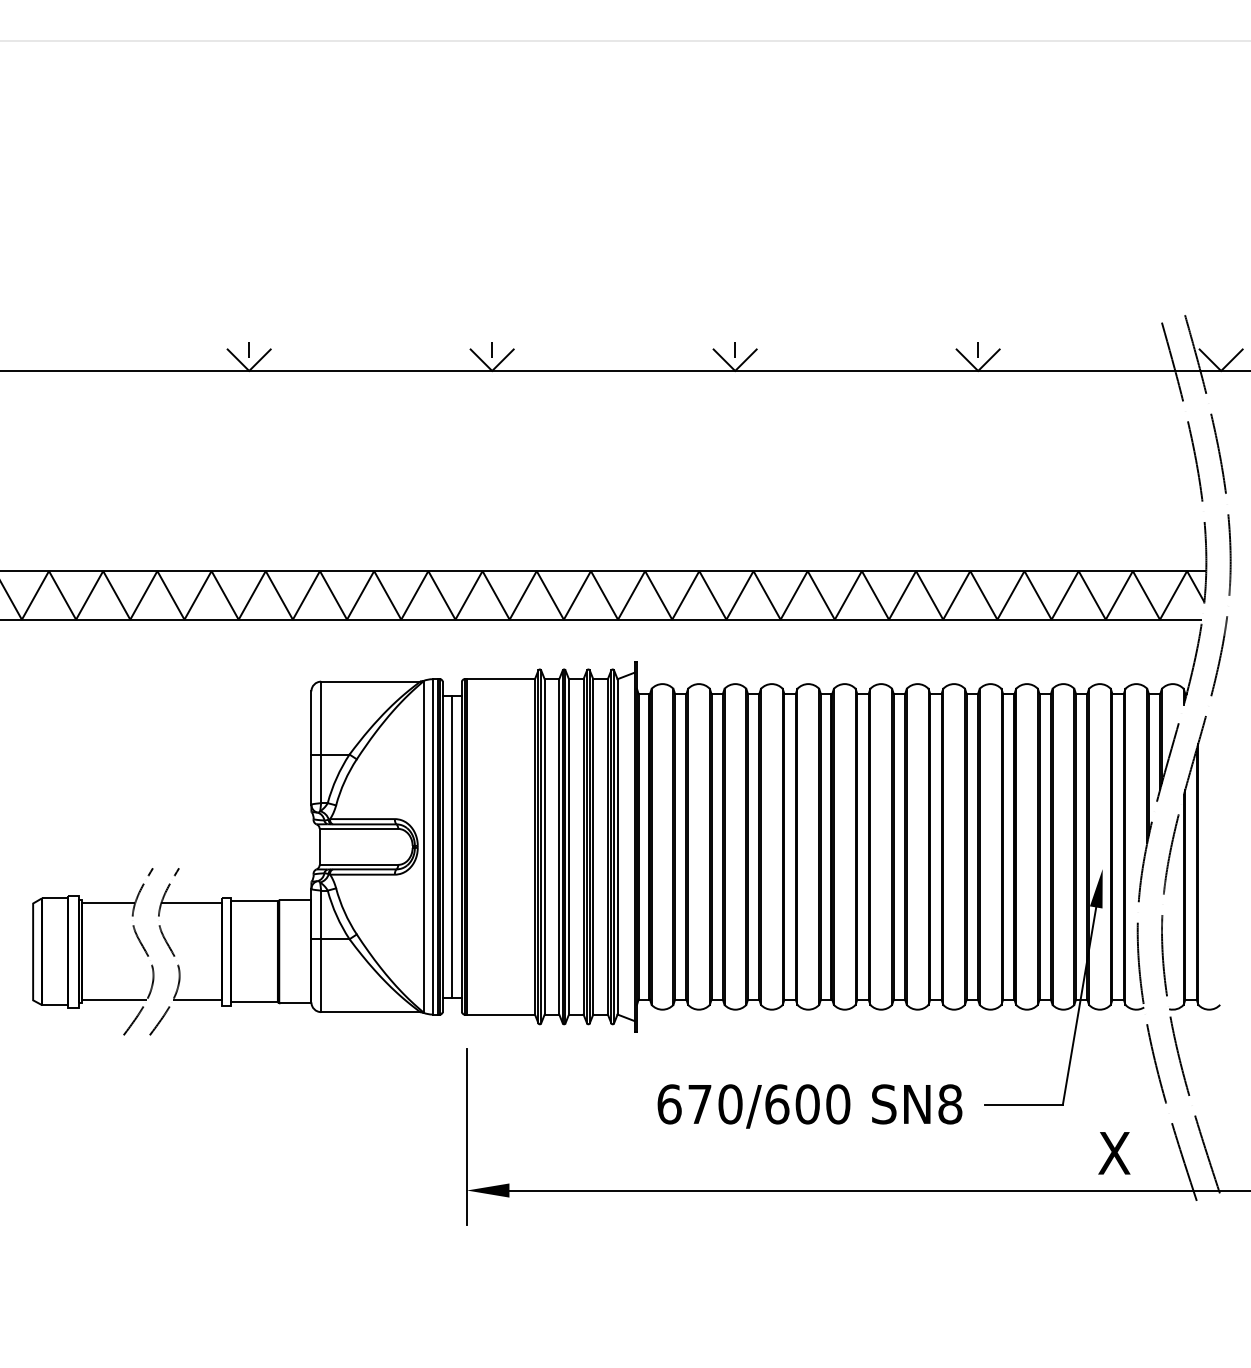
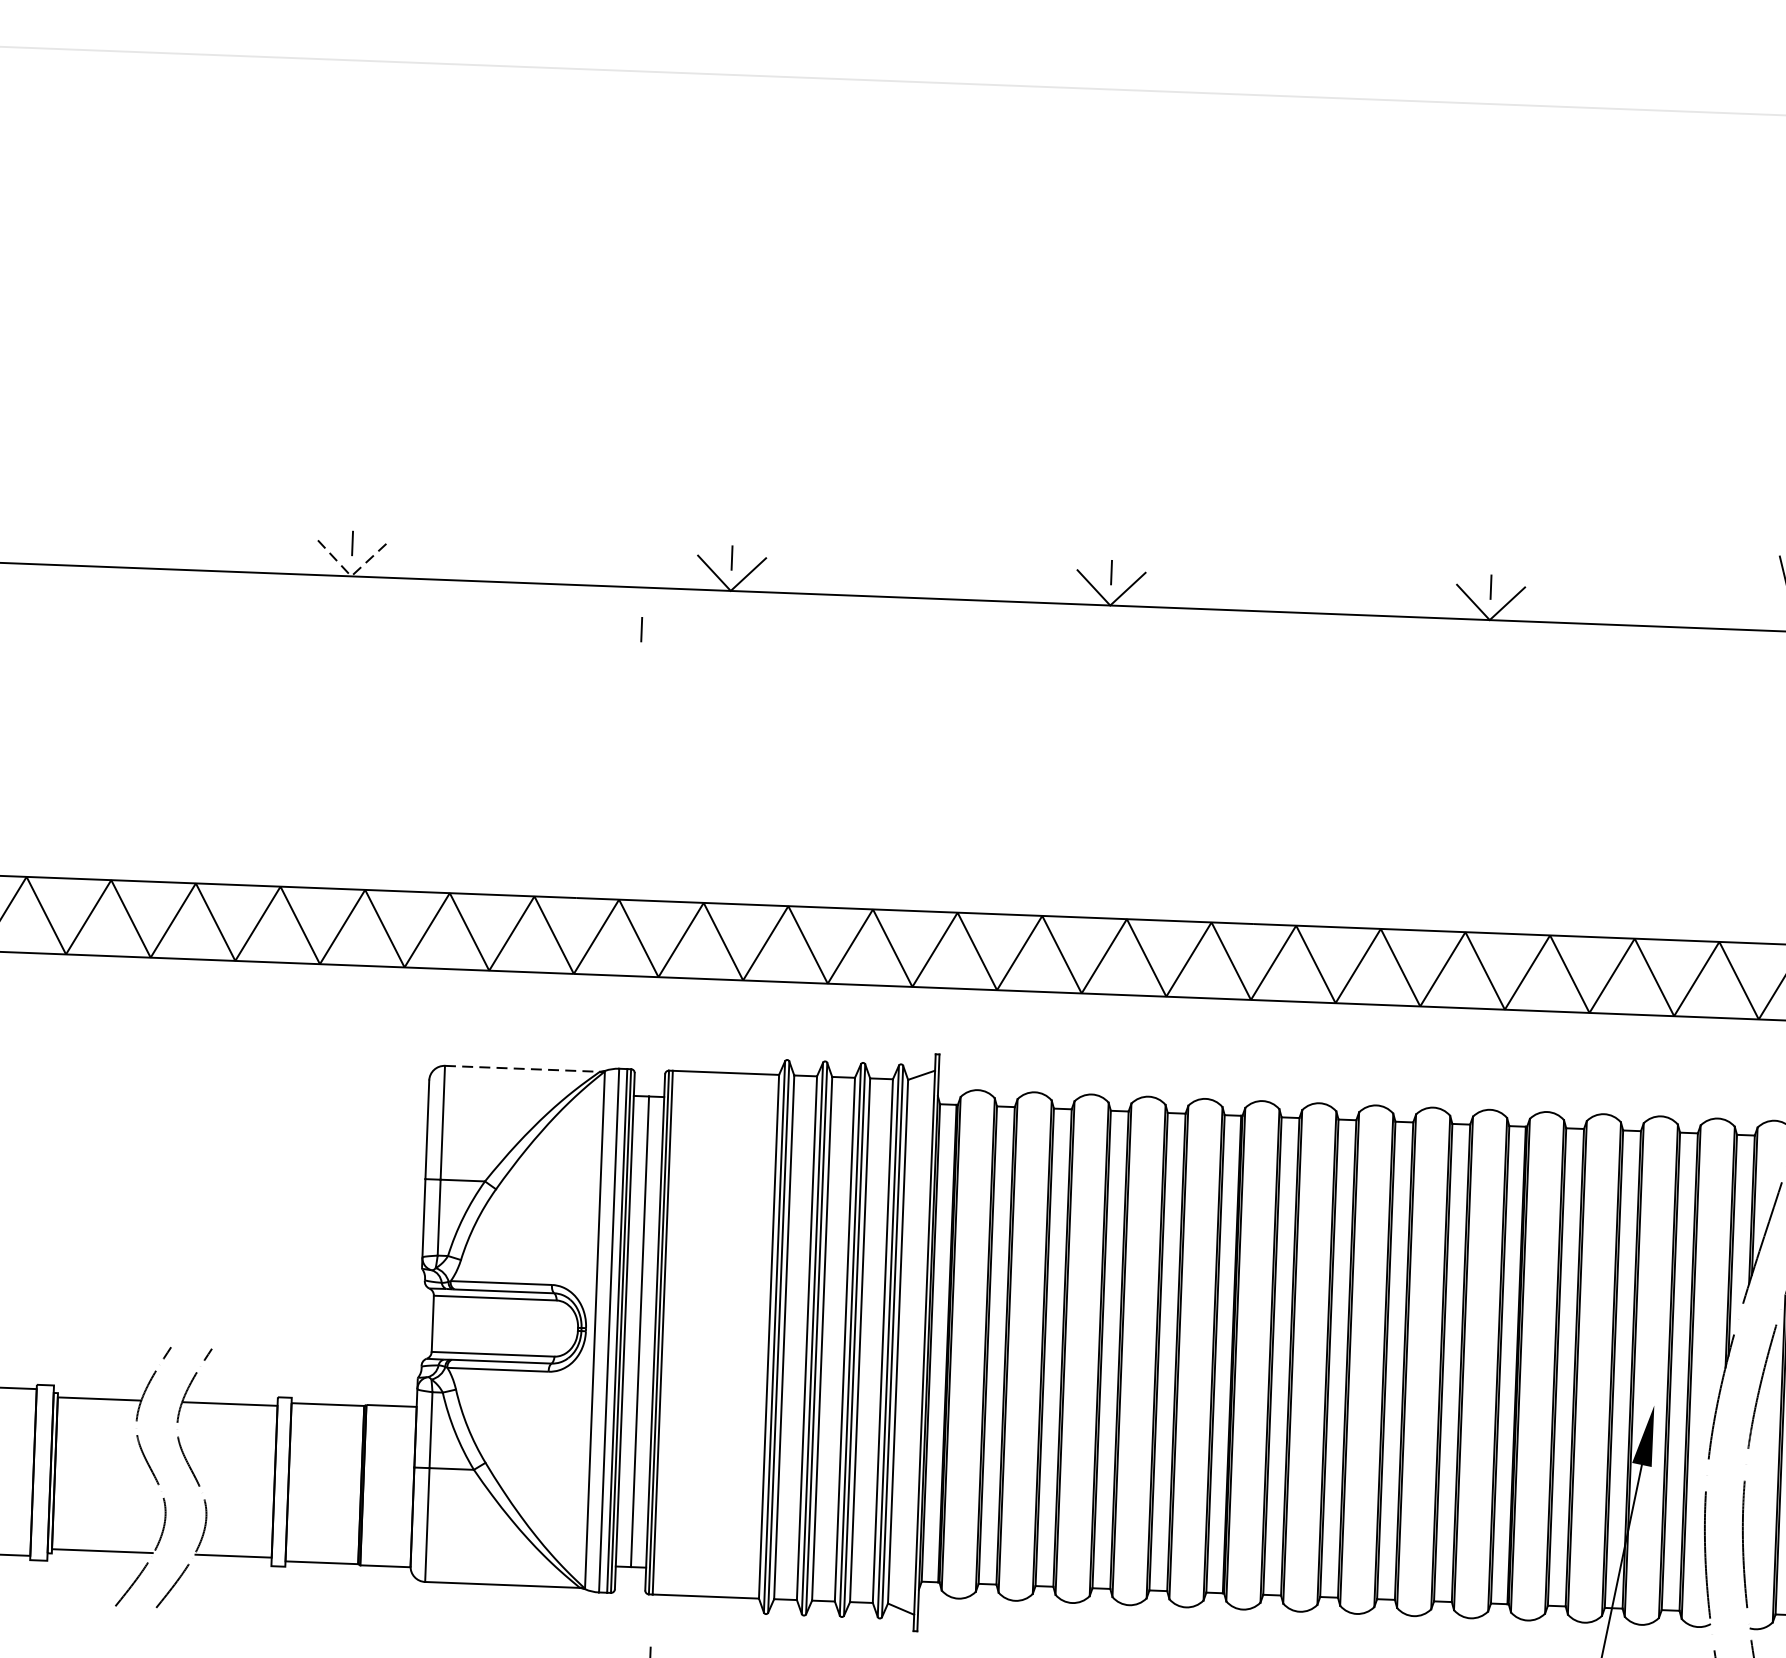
line: (249, 370) -> (351, 575), solid -> dashed
line: (435, 397) -> (640, 628), added
line: (371, 681) -> (523, 1068), solid -> dashed

